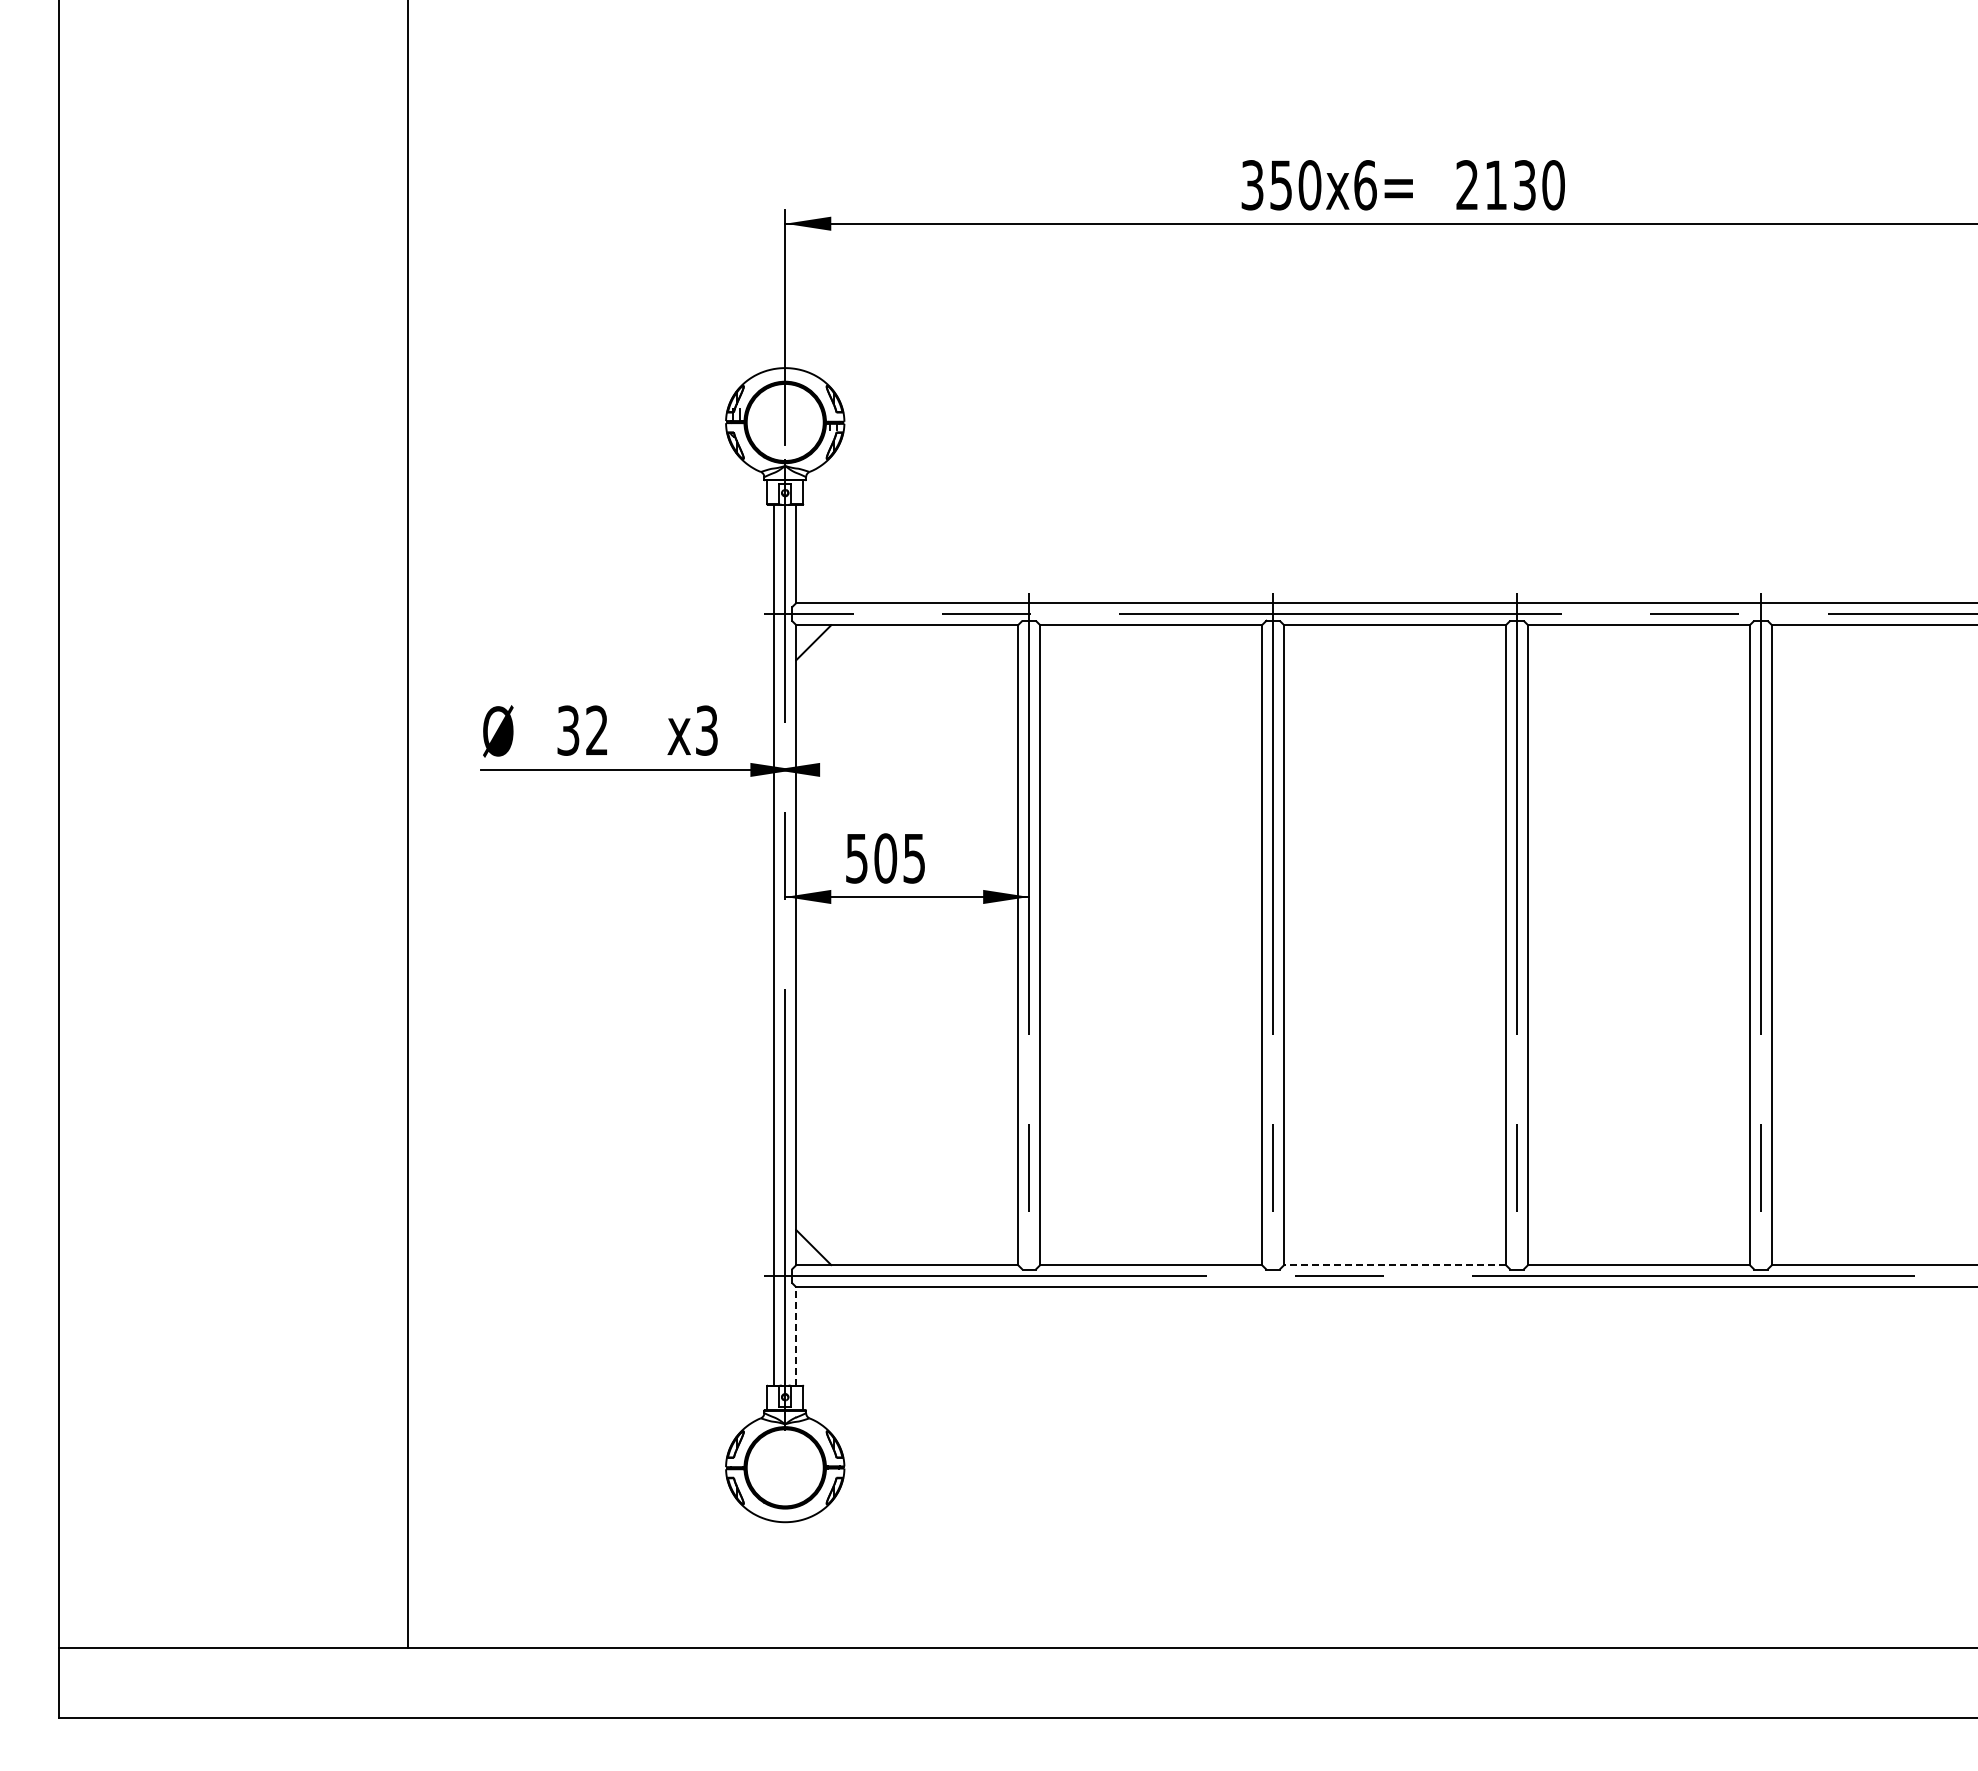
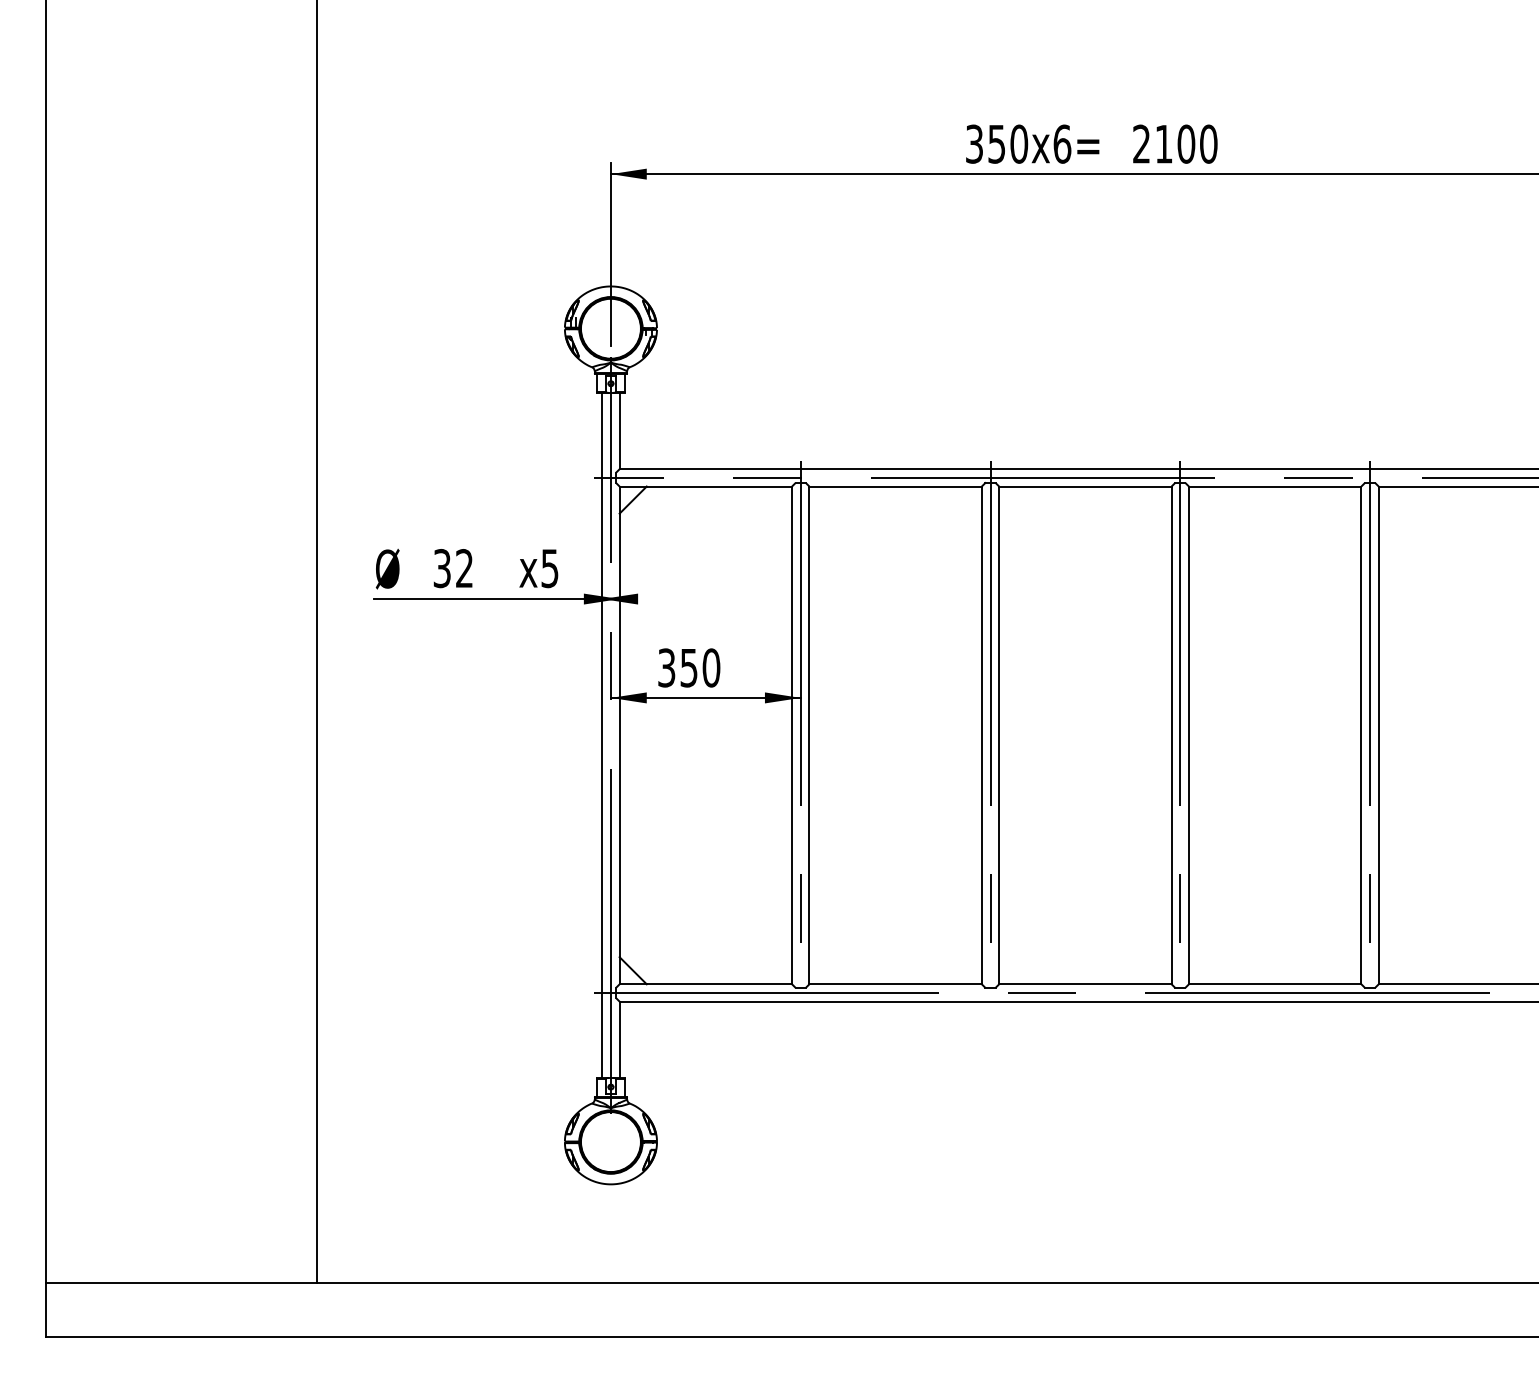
text: (1524, 185) -> (1186, 144), 2130 -> 2100
text: (706, 730) -> (549, 568), x3 -> x5
text: (885, 858) -> (688, 667), 505 -> 350
line: (1395, 1265) -> (1085, 984), dashed -> solid
line: (796, 1335) -> (619, 1039), dashed -> solid

